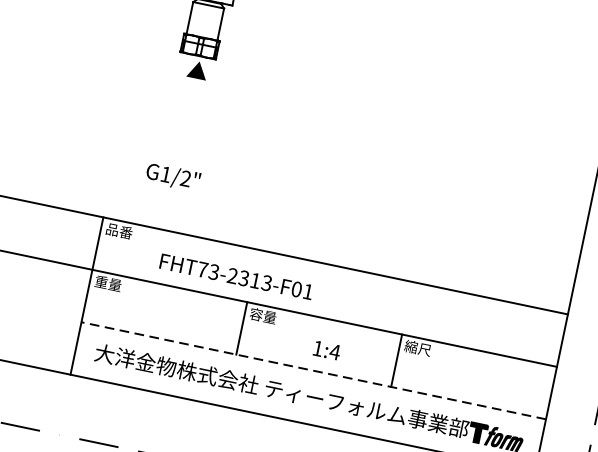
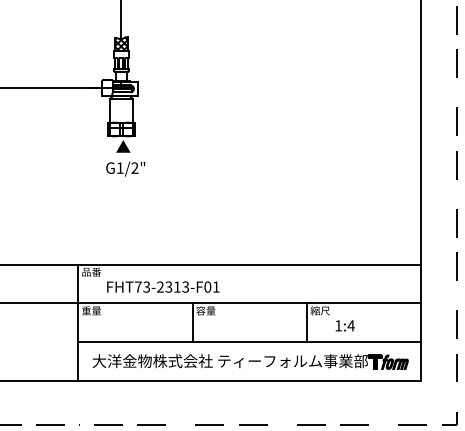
text: (173, 176) -> (125, 168), moved
text: (236, 276) -> (163, 286), moved
text: (326, 349) -> (344, 325), moved
line: (313, 371) -> (249, 342), dashed -> solid

